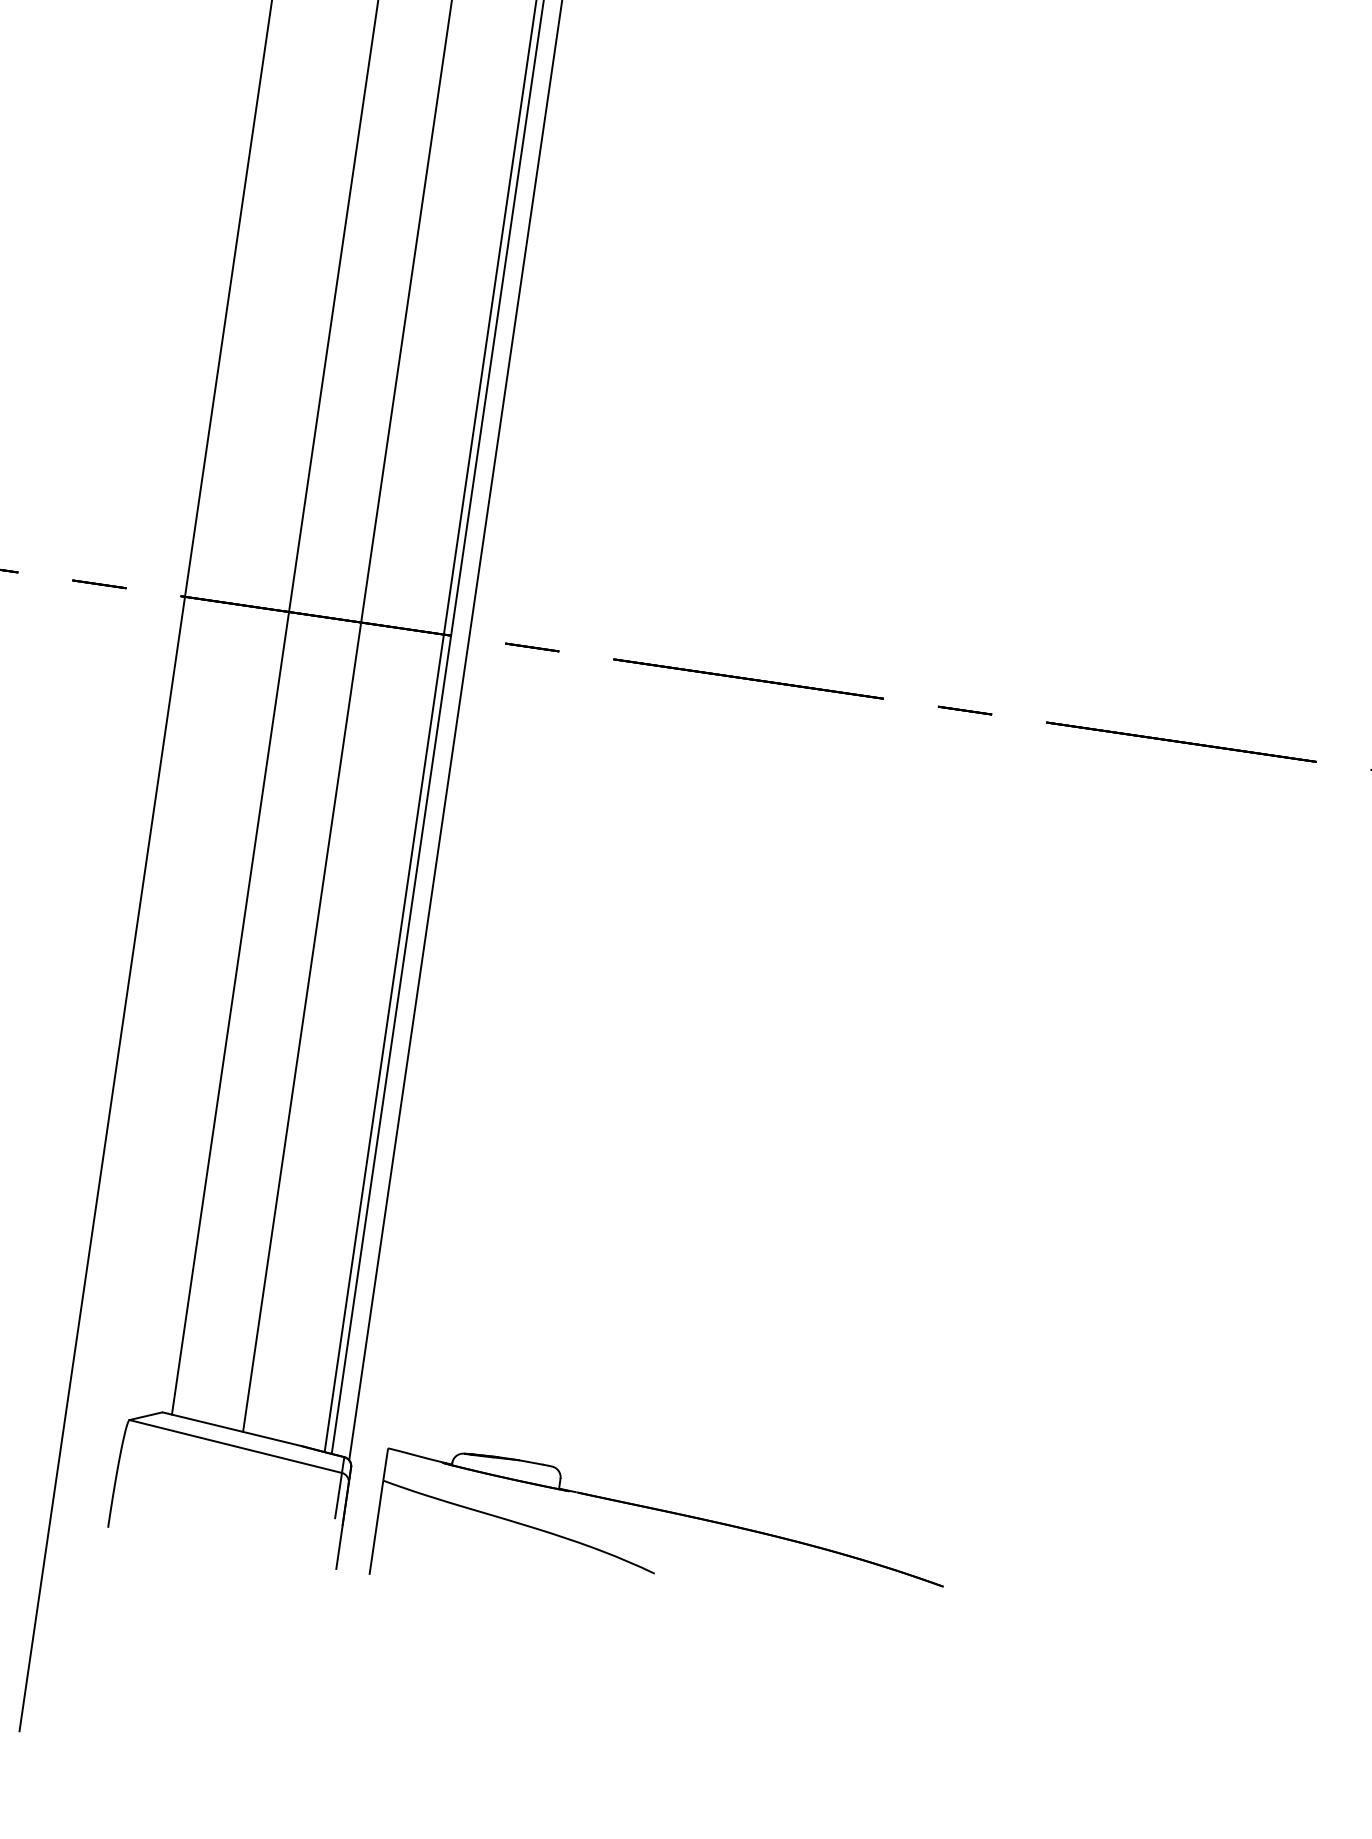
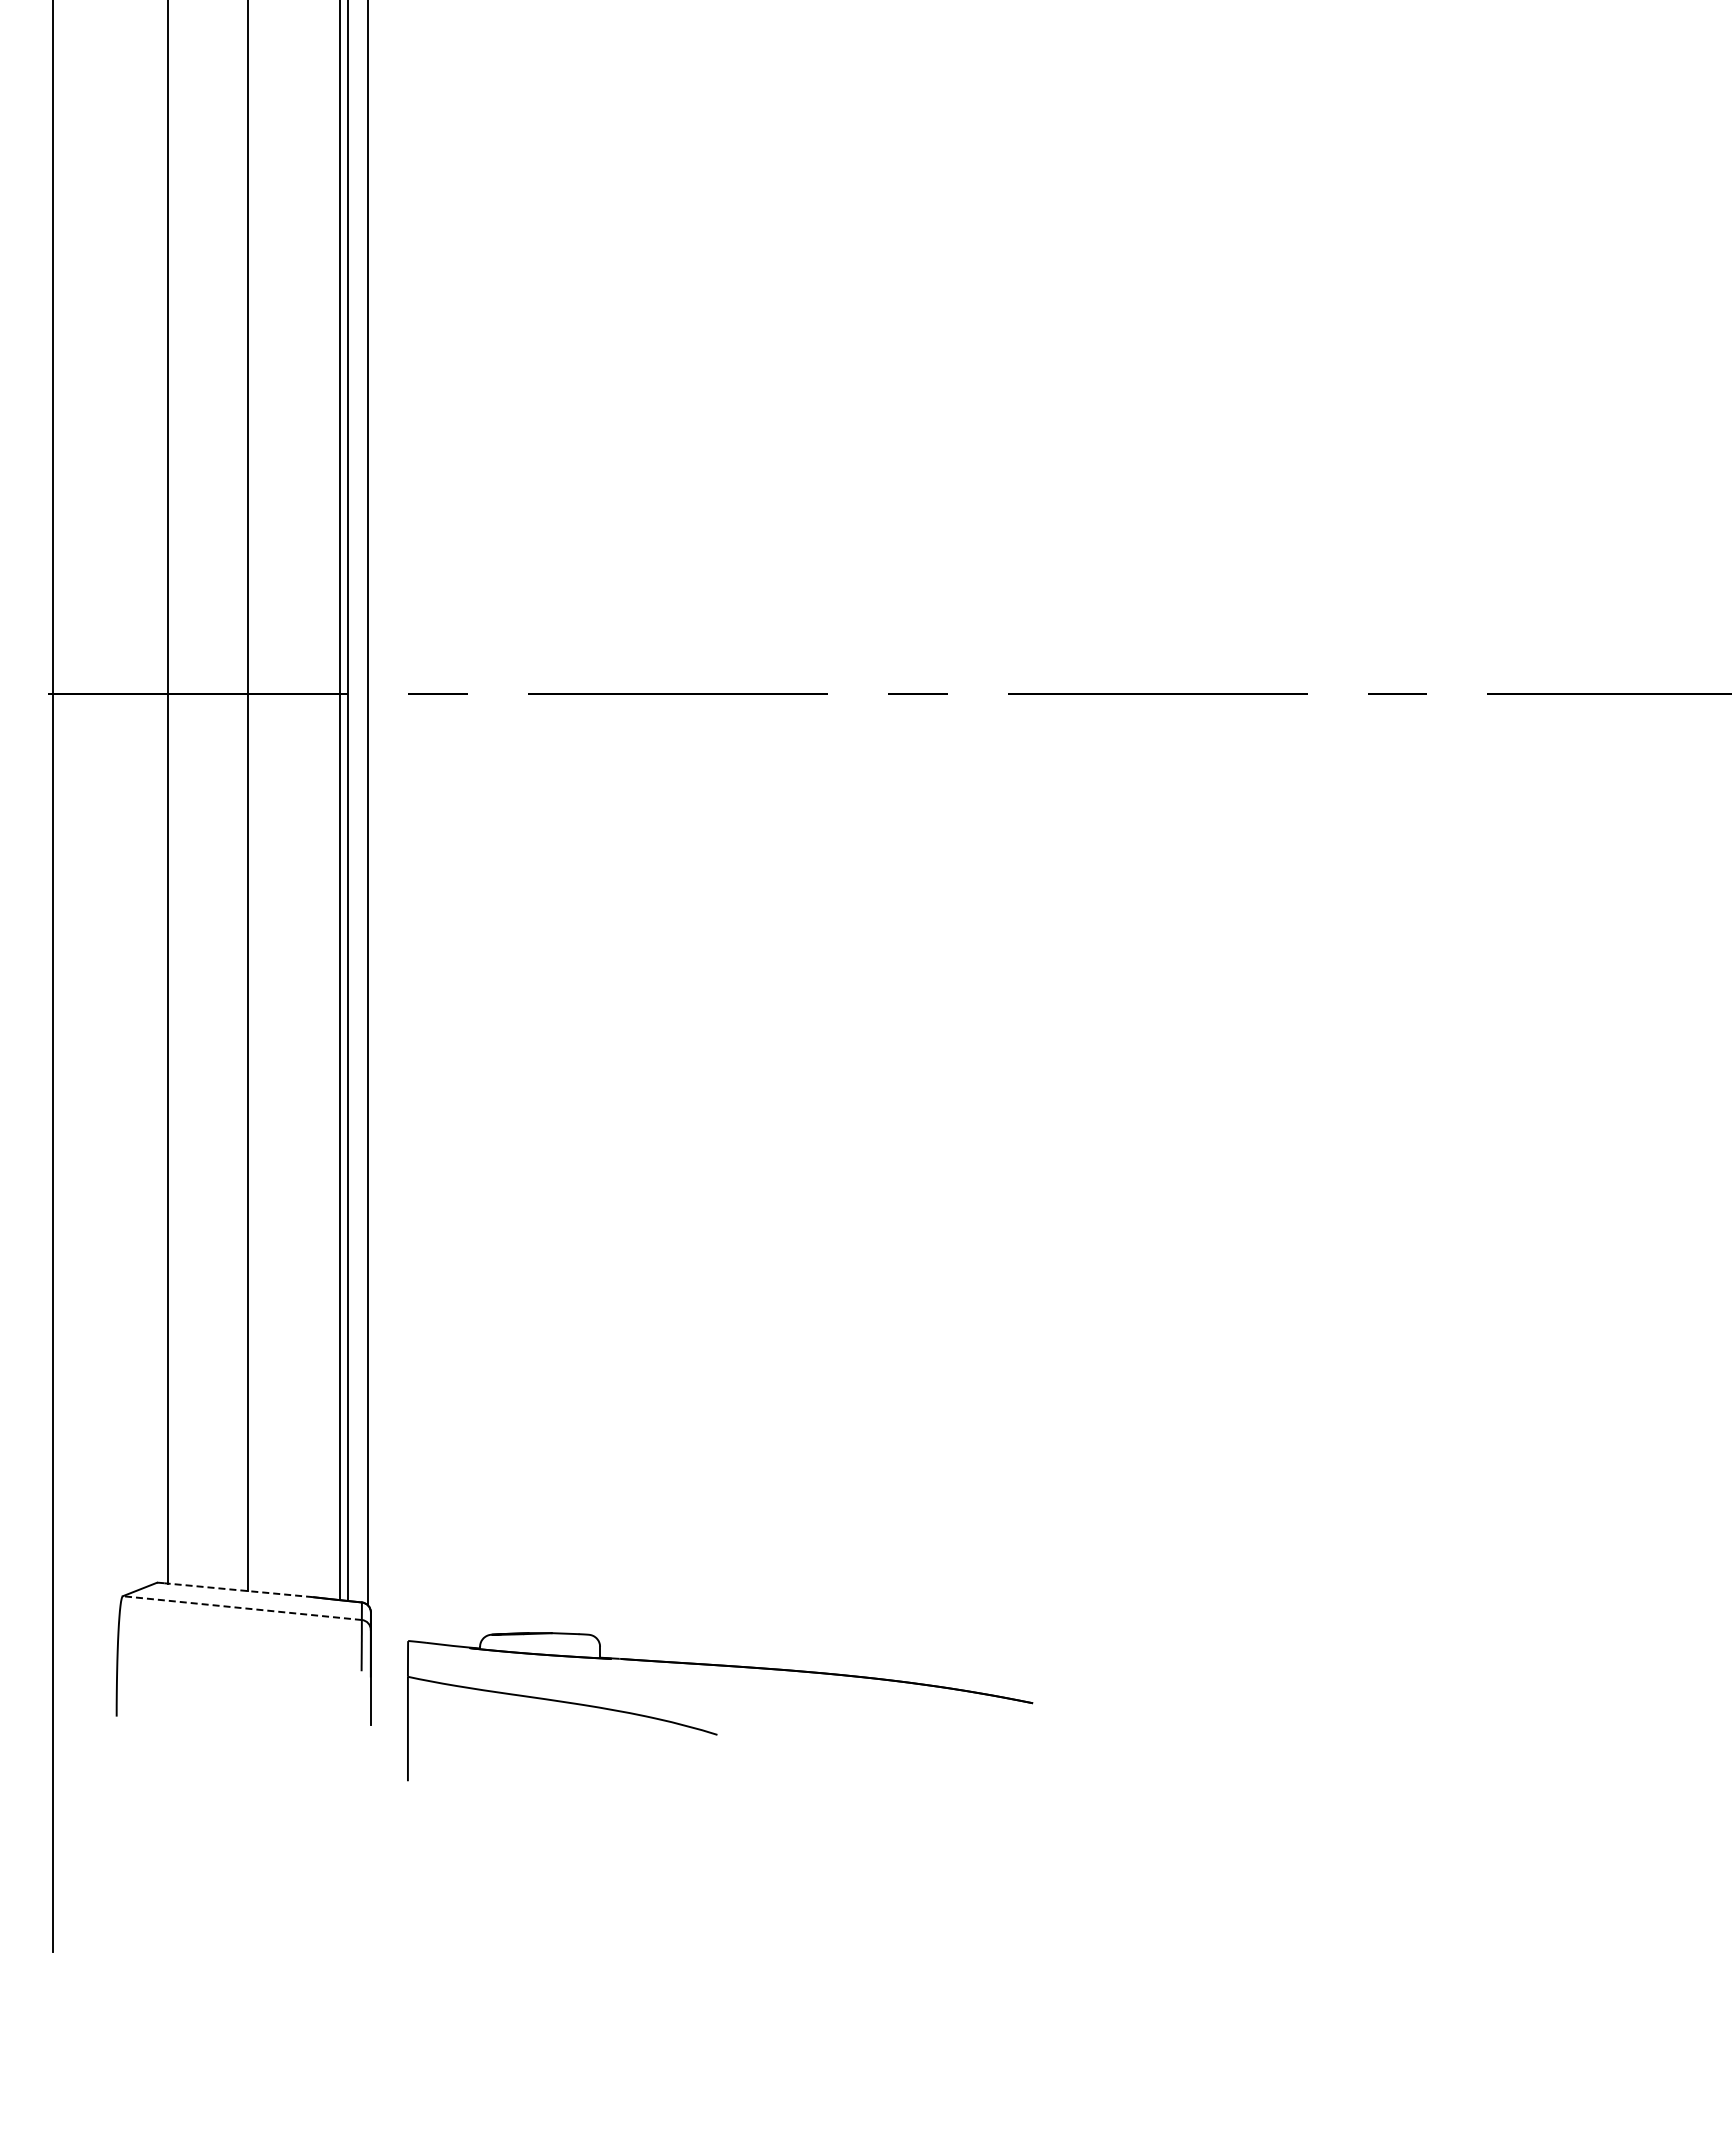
line: (234, 1430) -> (238, 1590), solid -> dashed
line: (234, 1446) -> (241, 1608), solid -> dashed
part: (648, 1569) -> (710, 1731), moved

